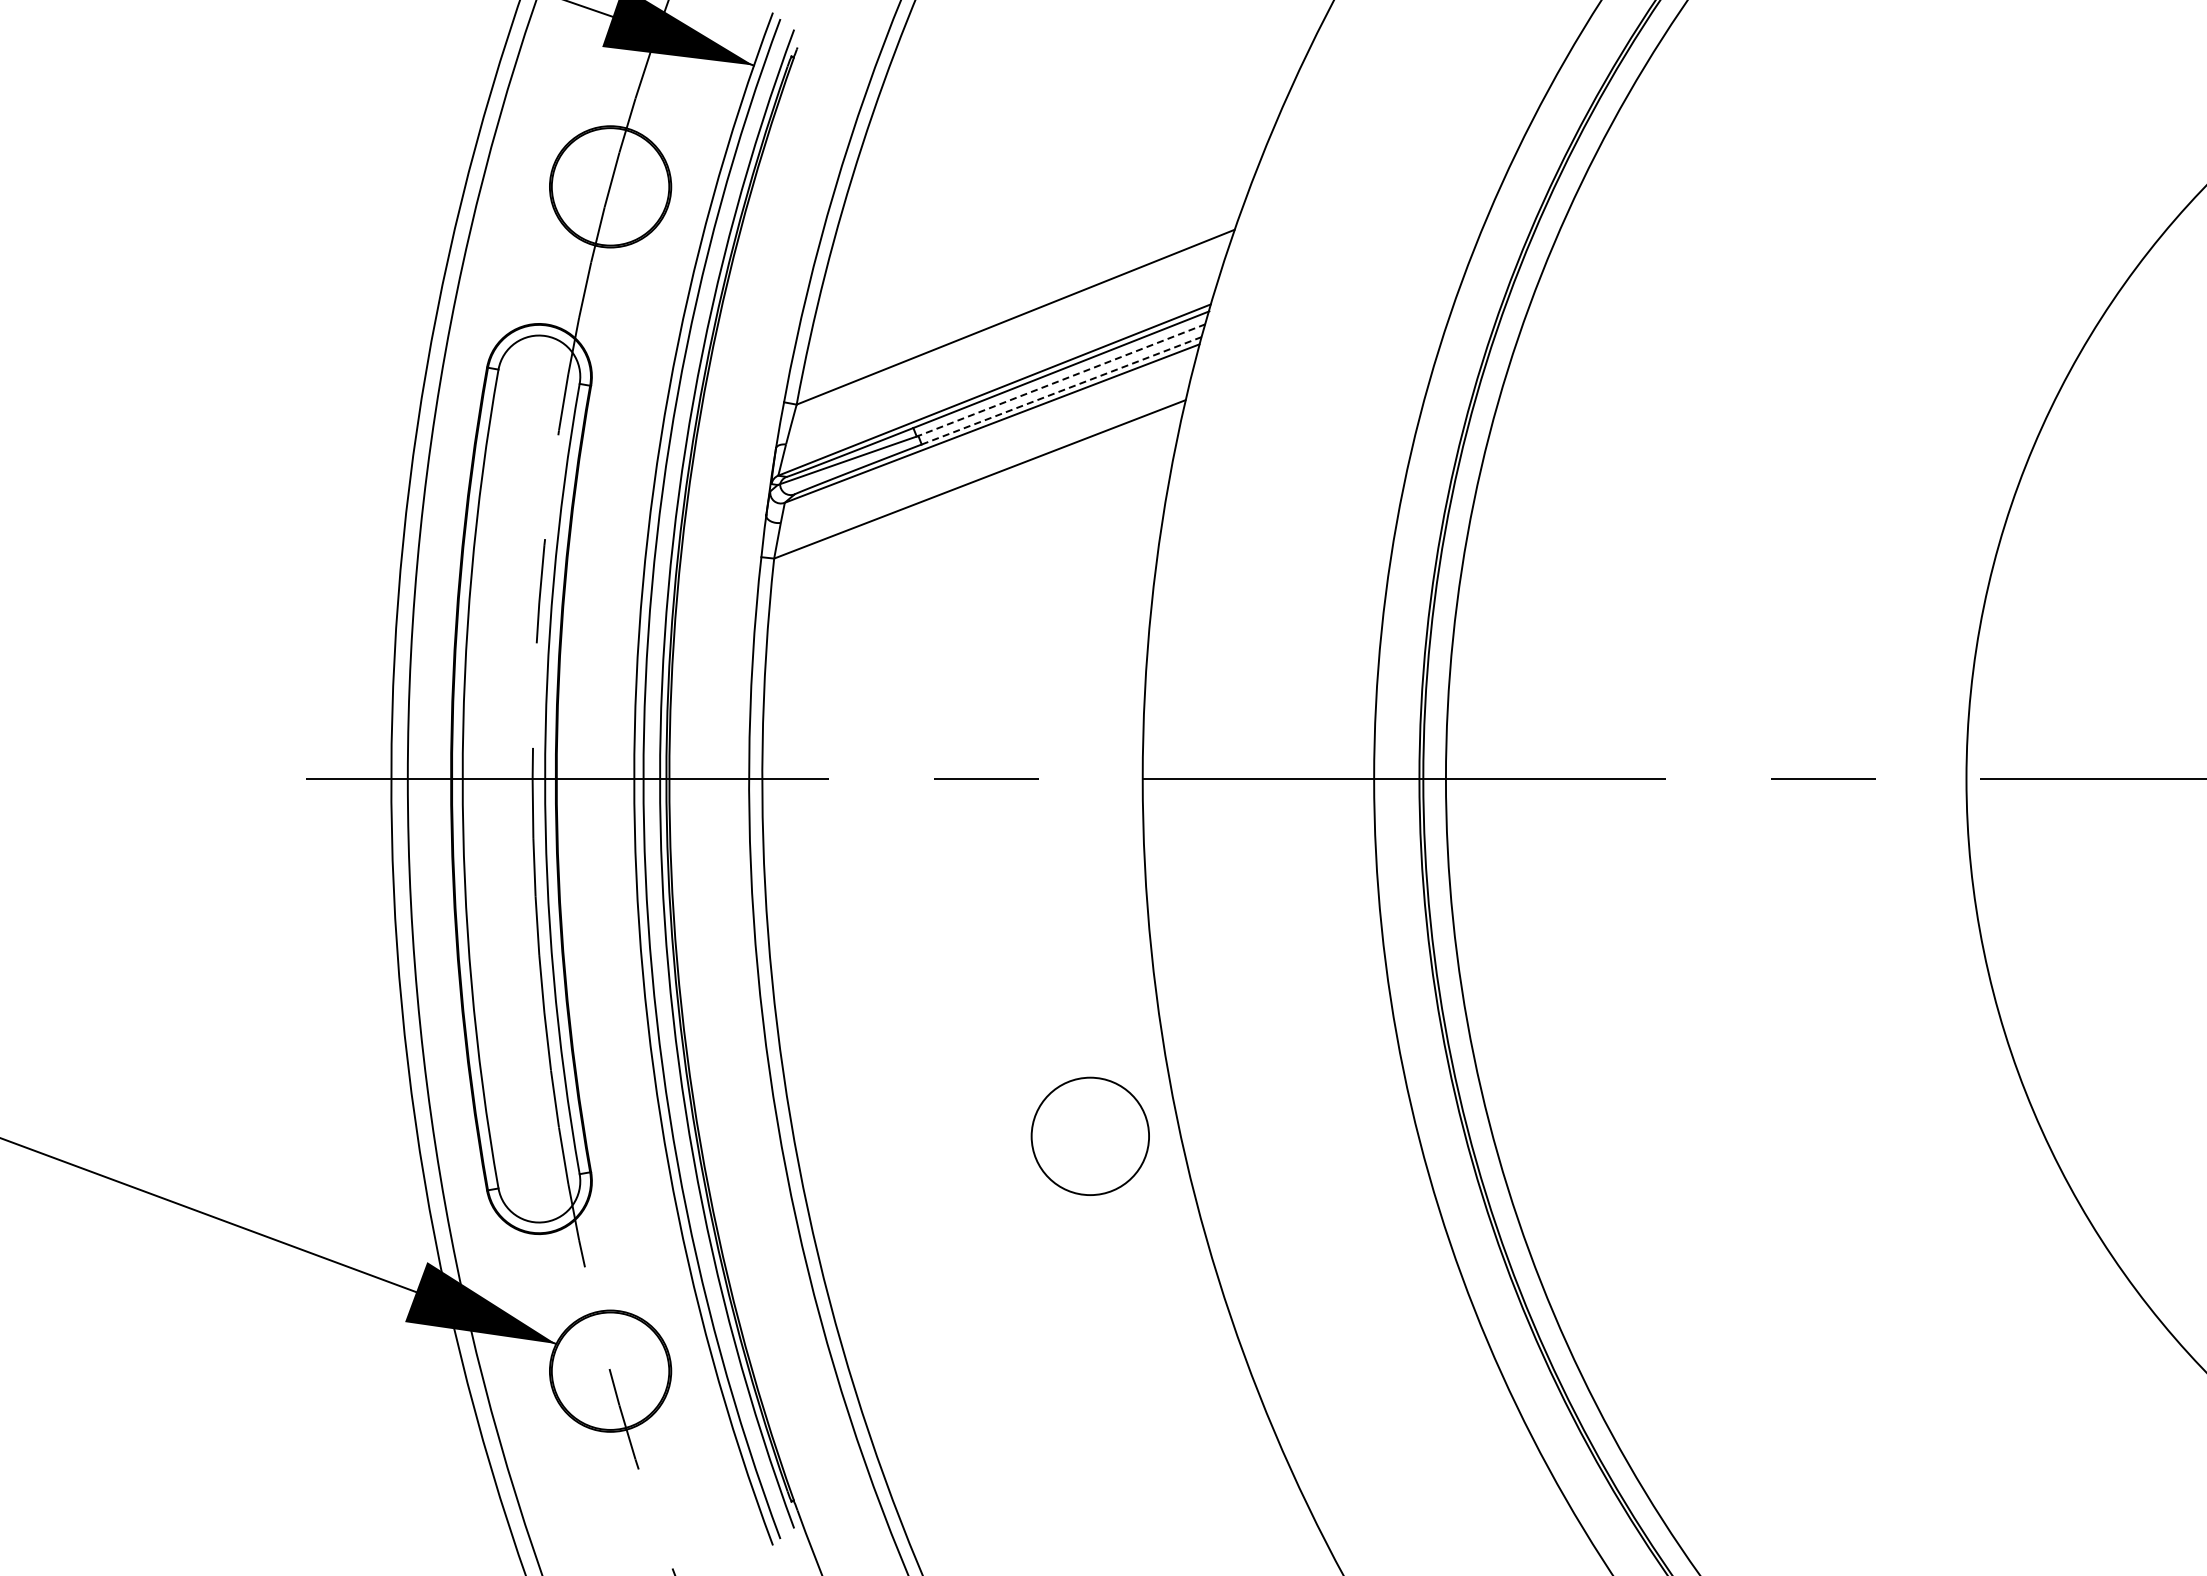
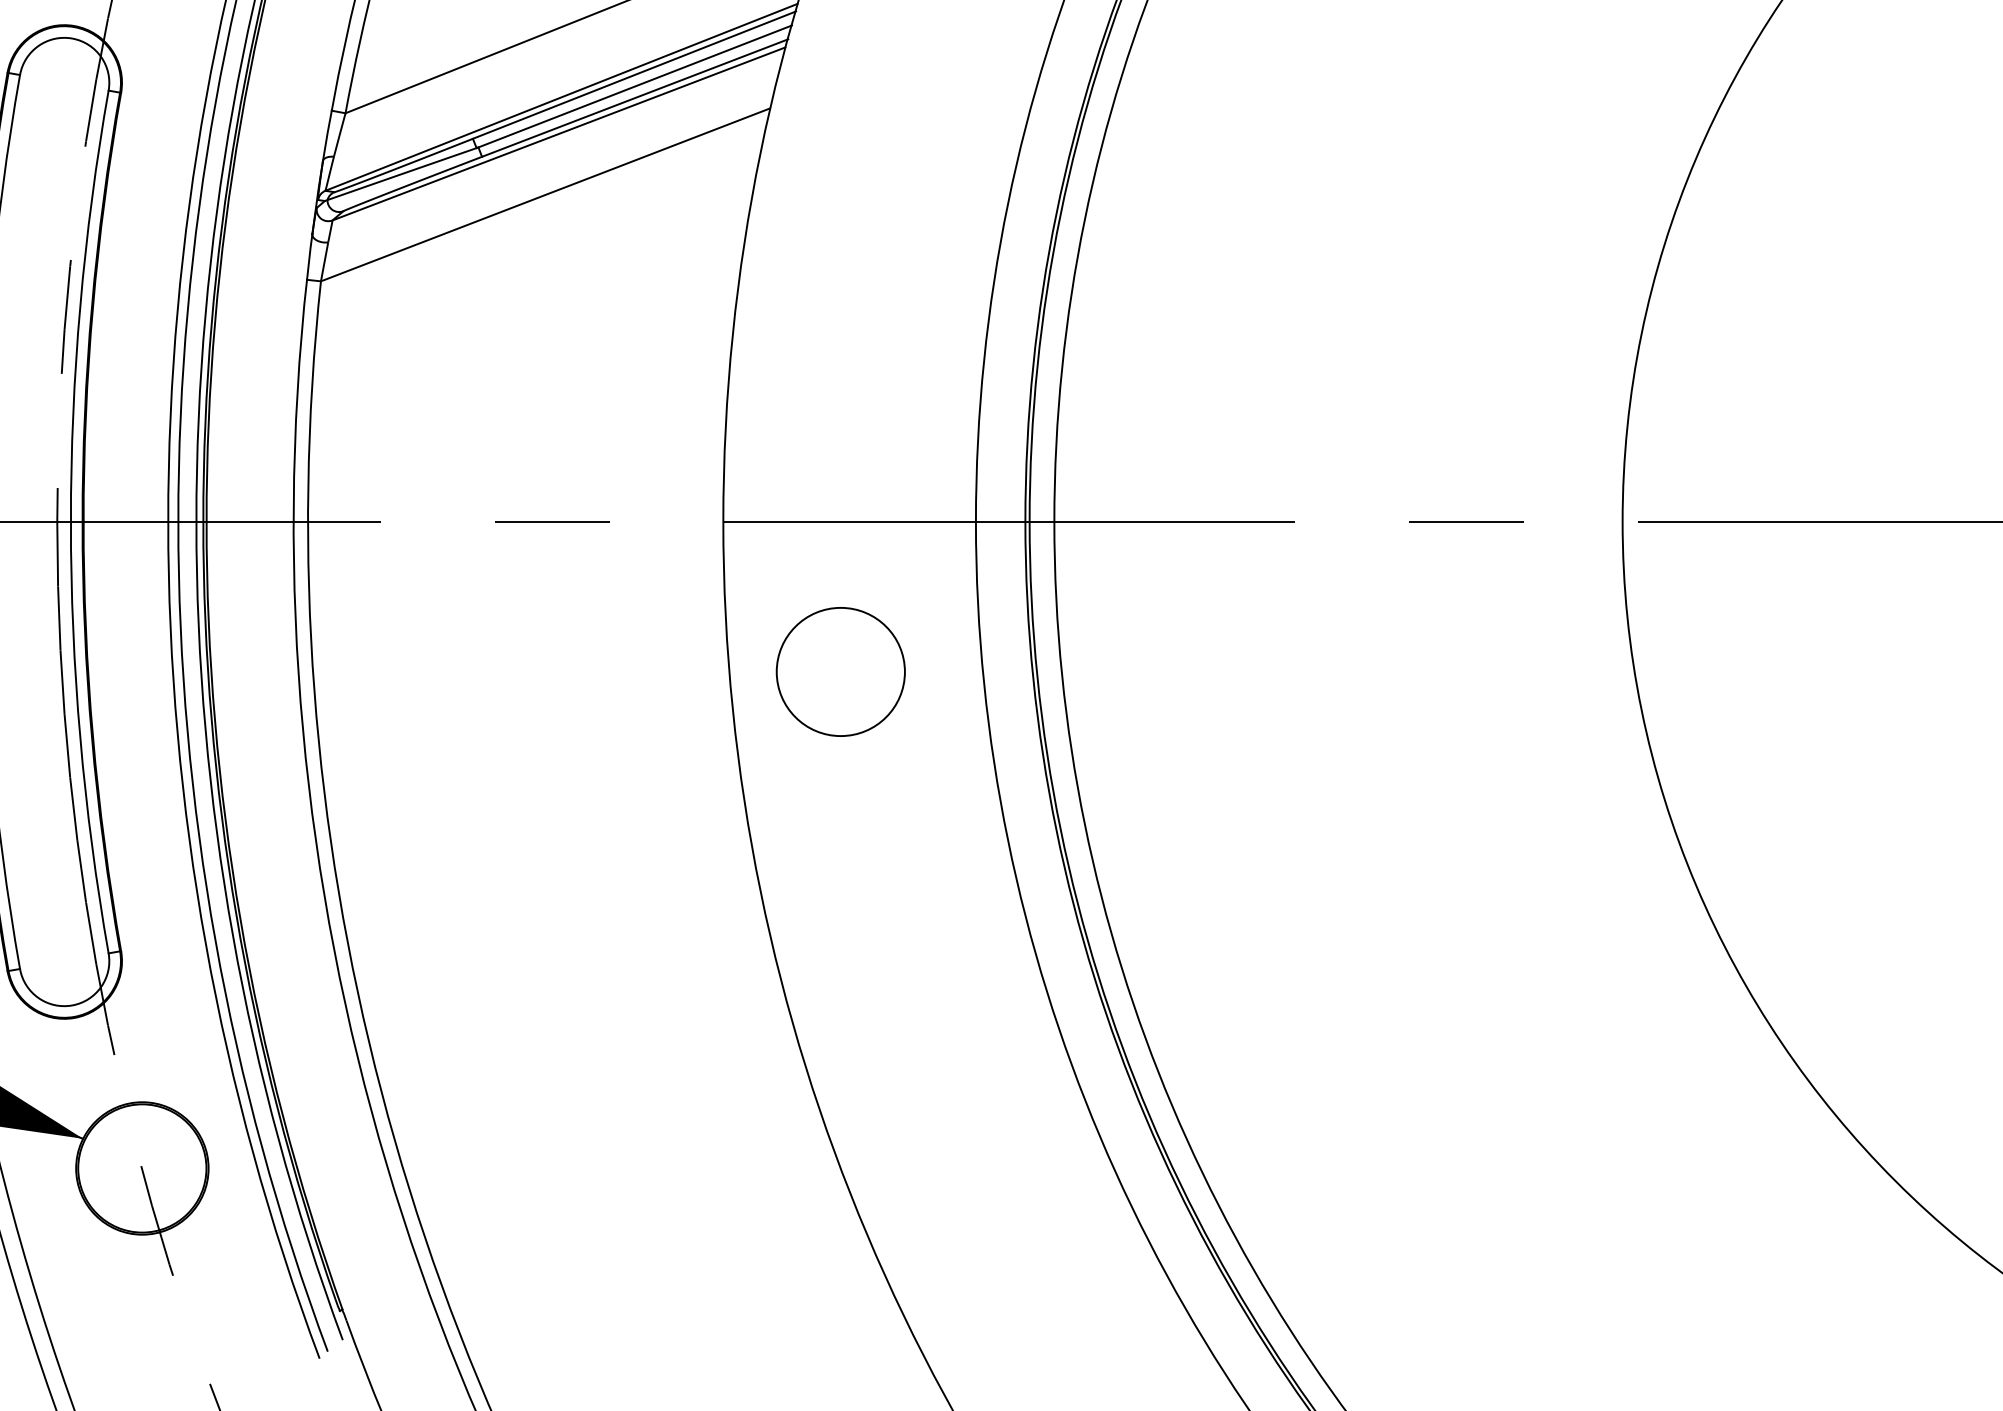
line: (1061, 380) -> (634, 86), dashed -> solid
line: (1062, 390) -> (635, 97), dashed -> solid
circle: (1089, 1135) -> (839, 670), moved

